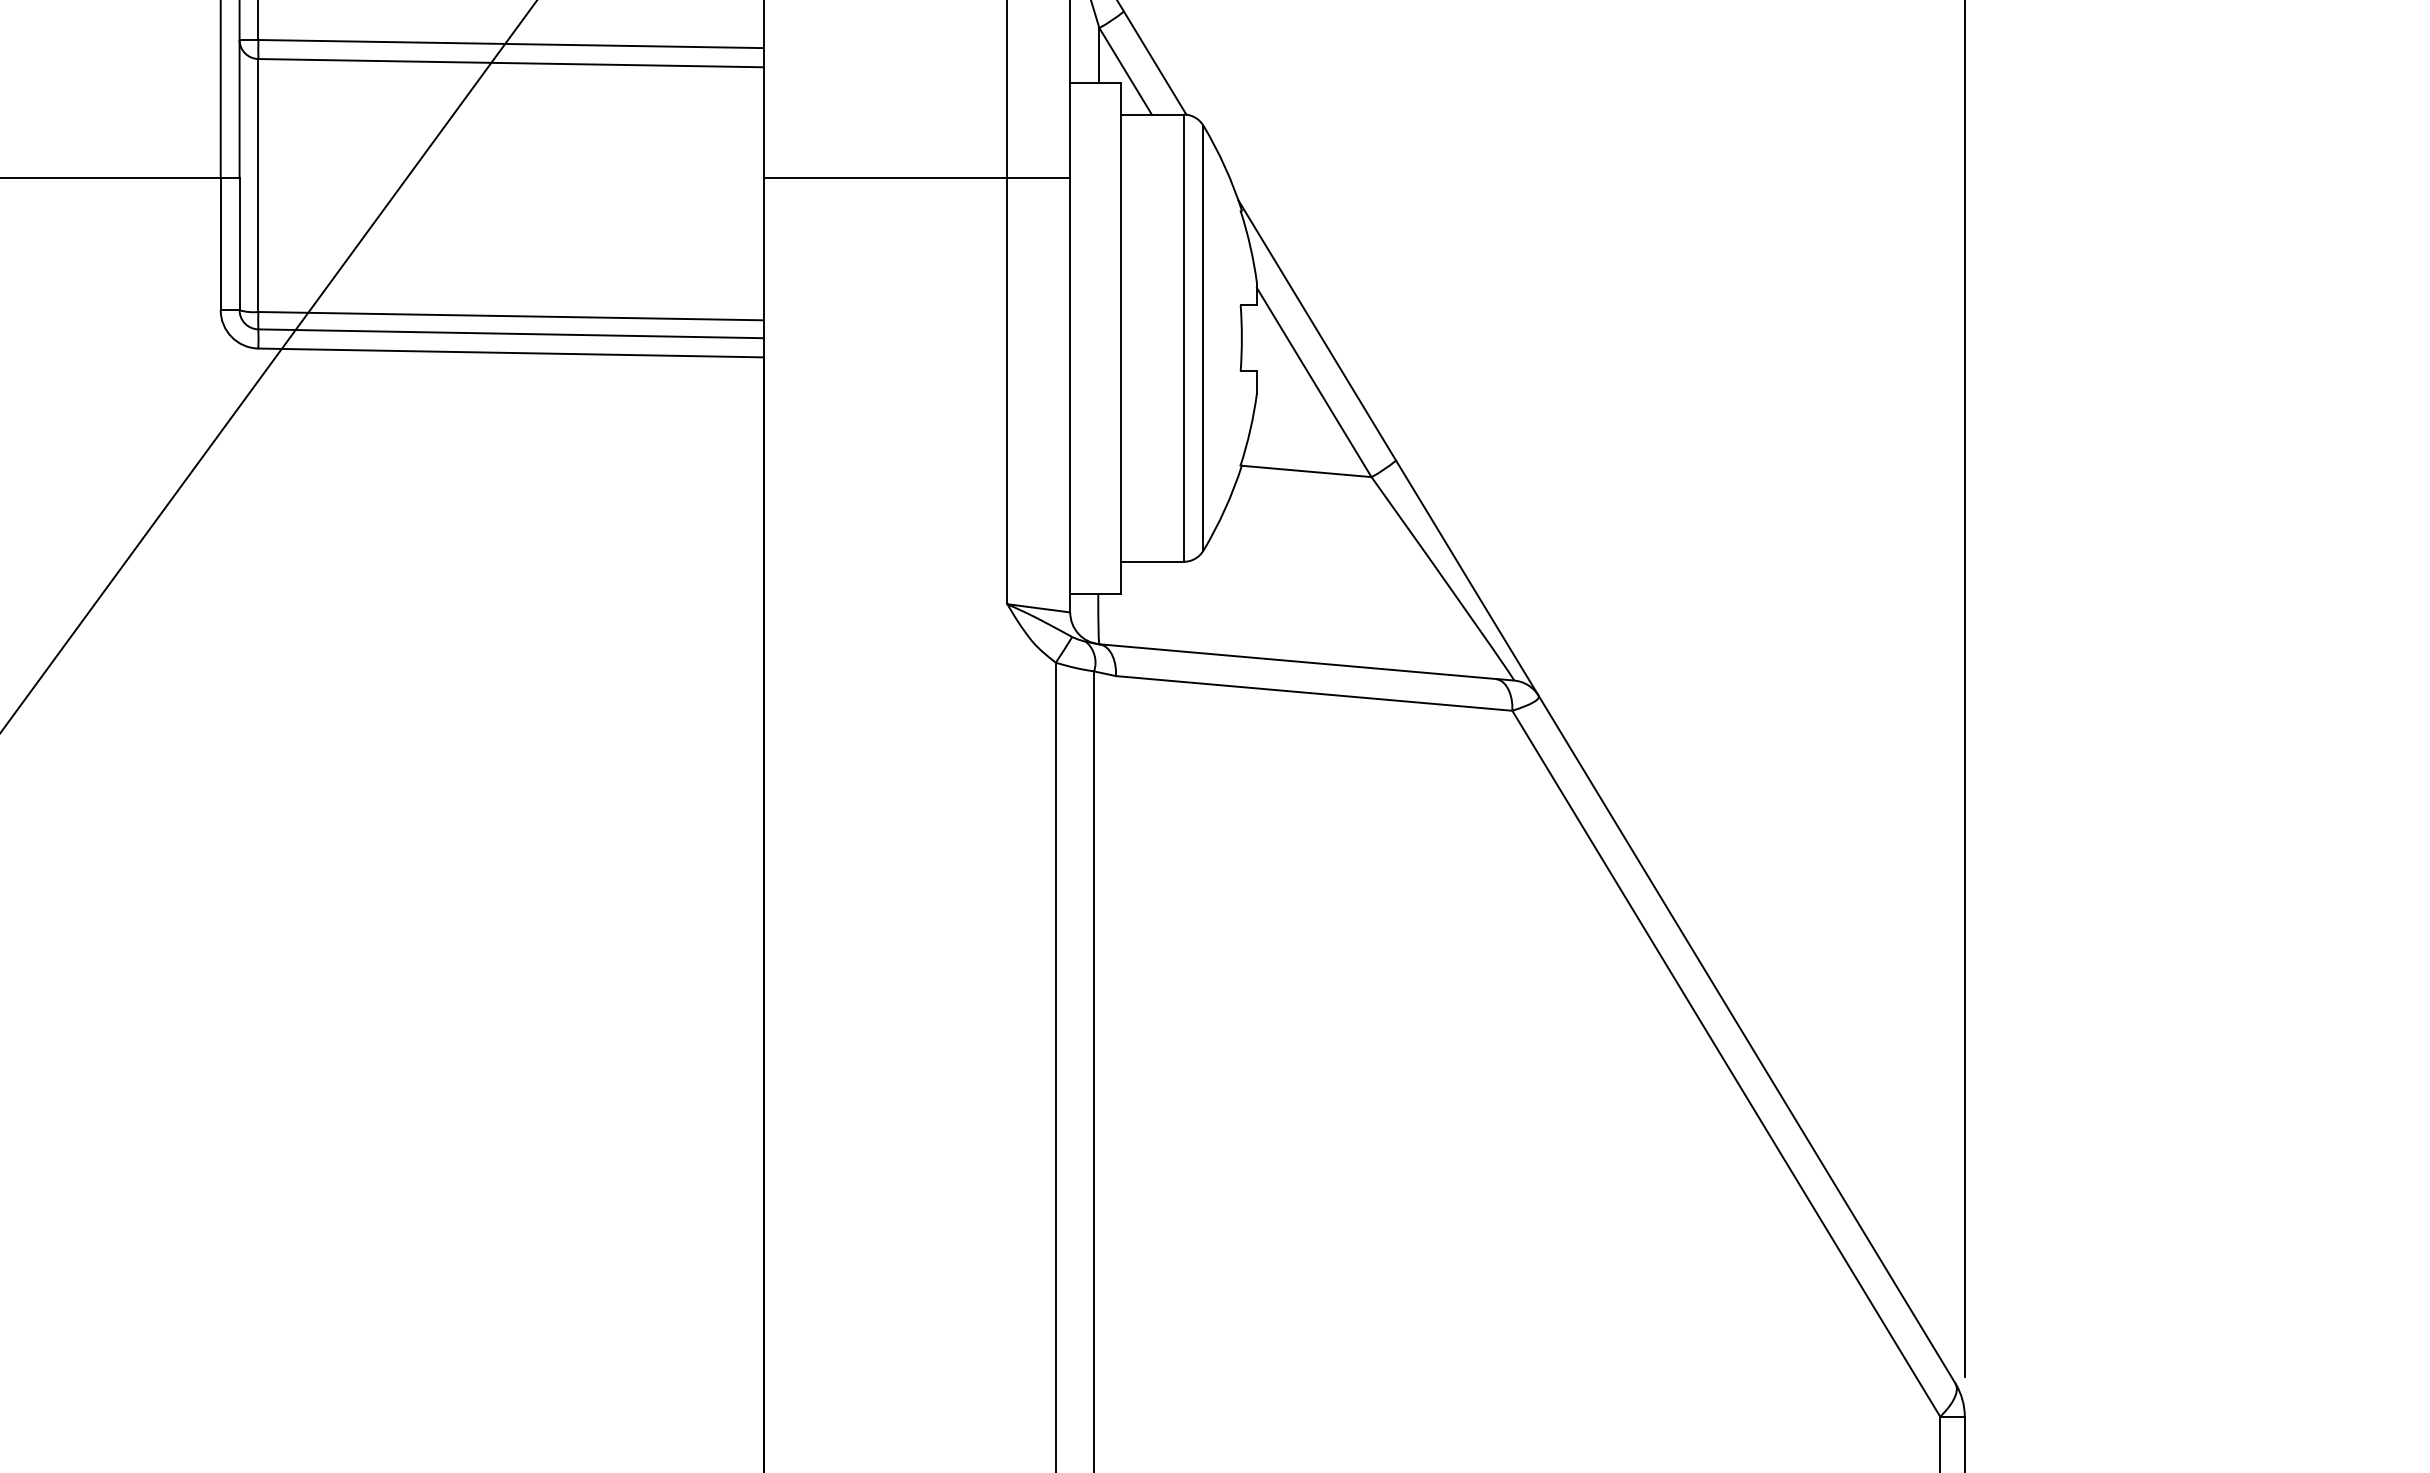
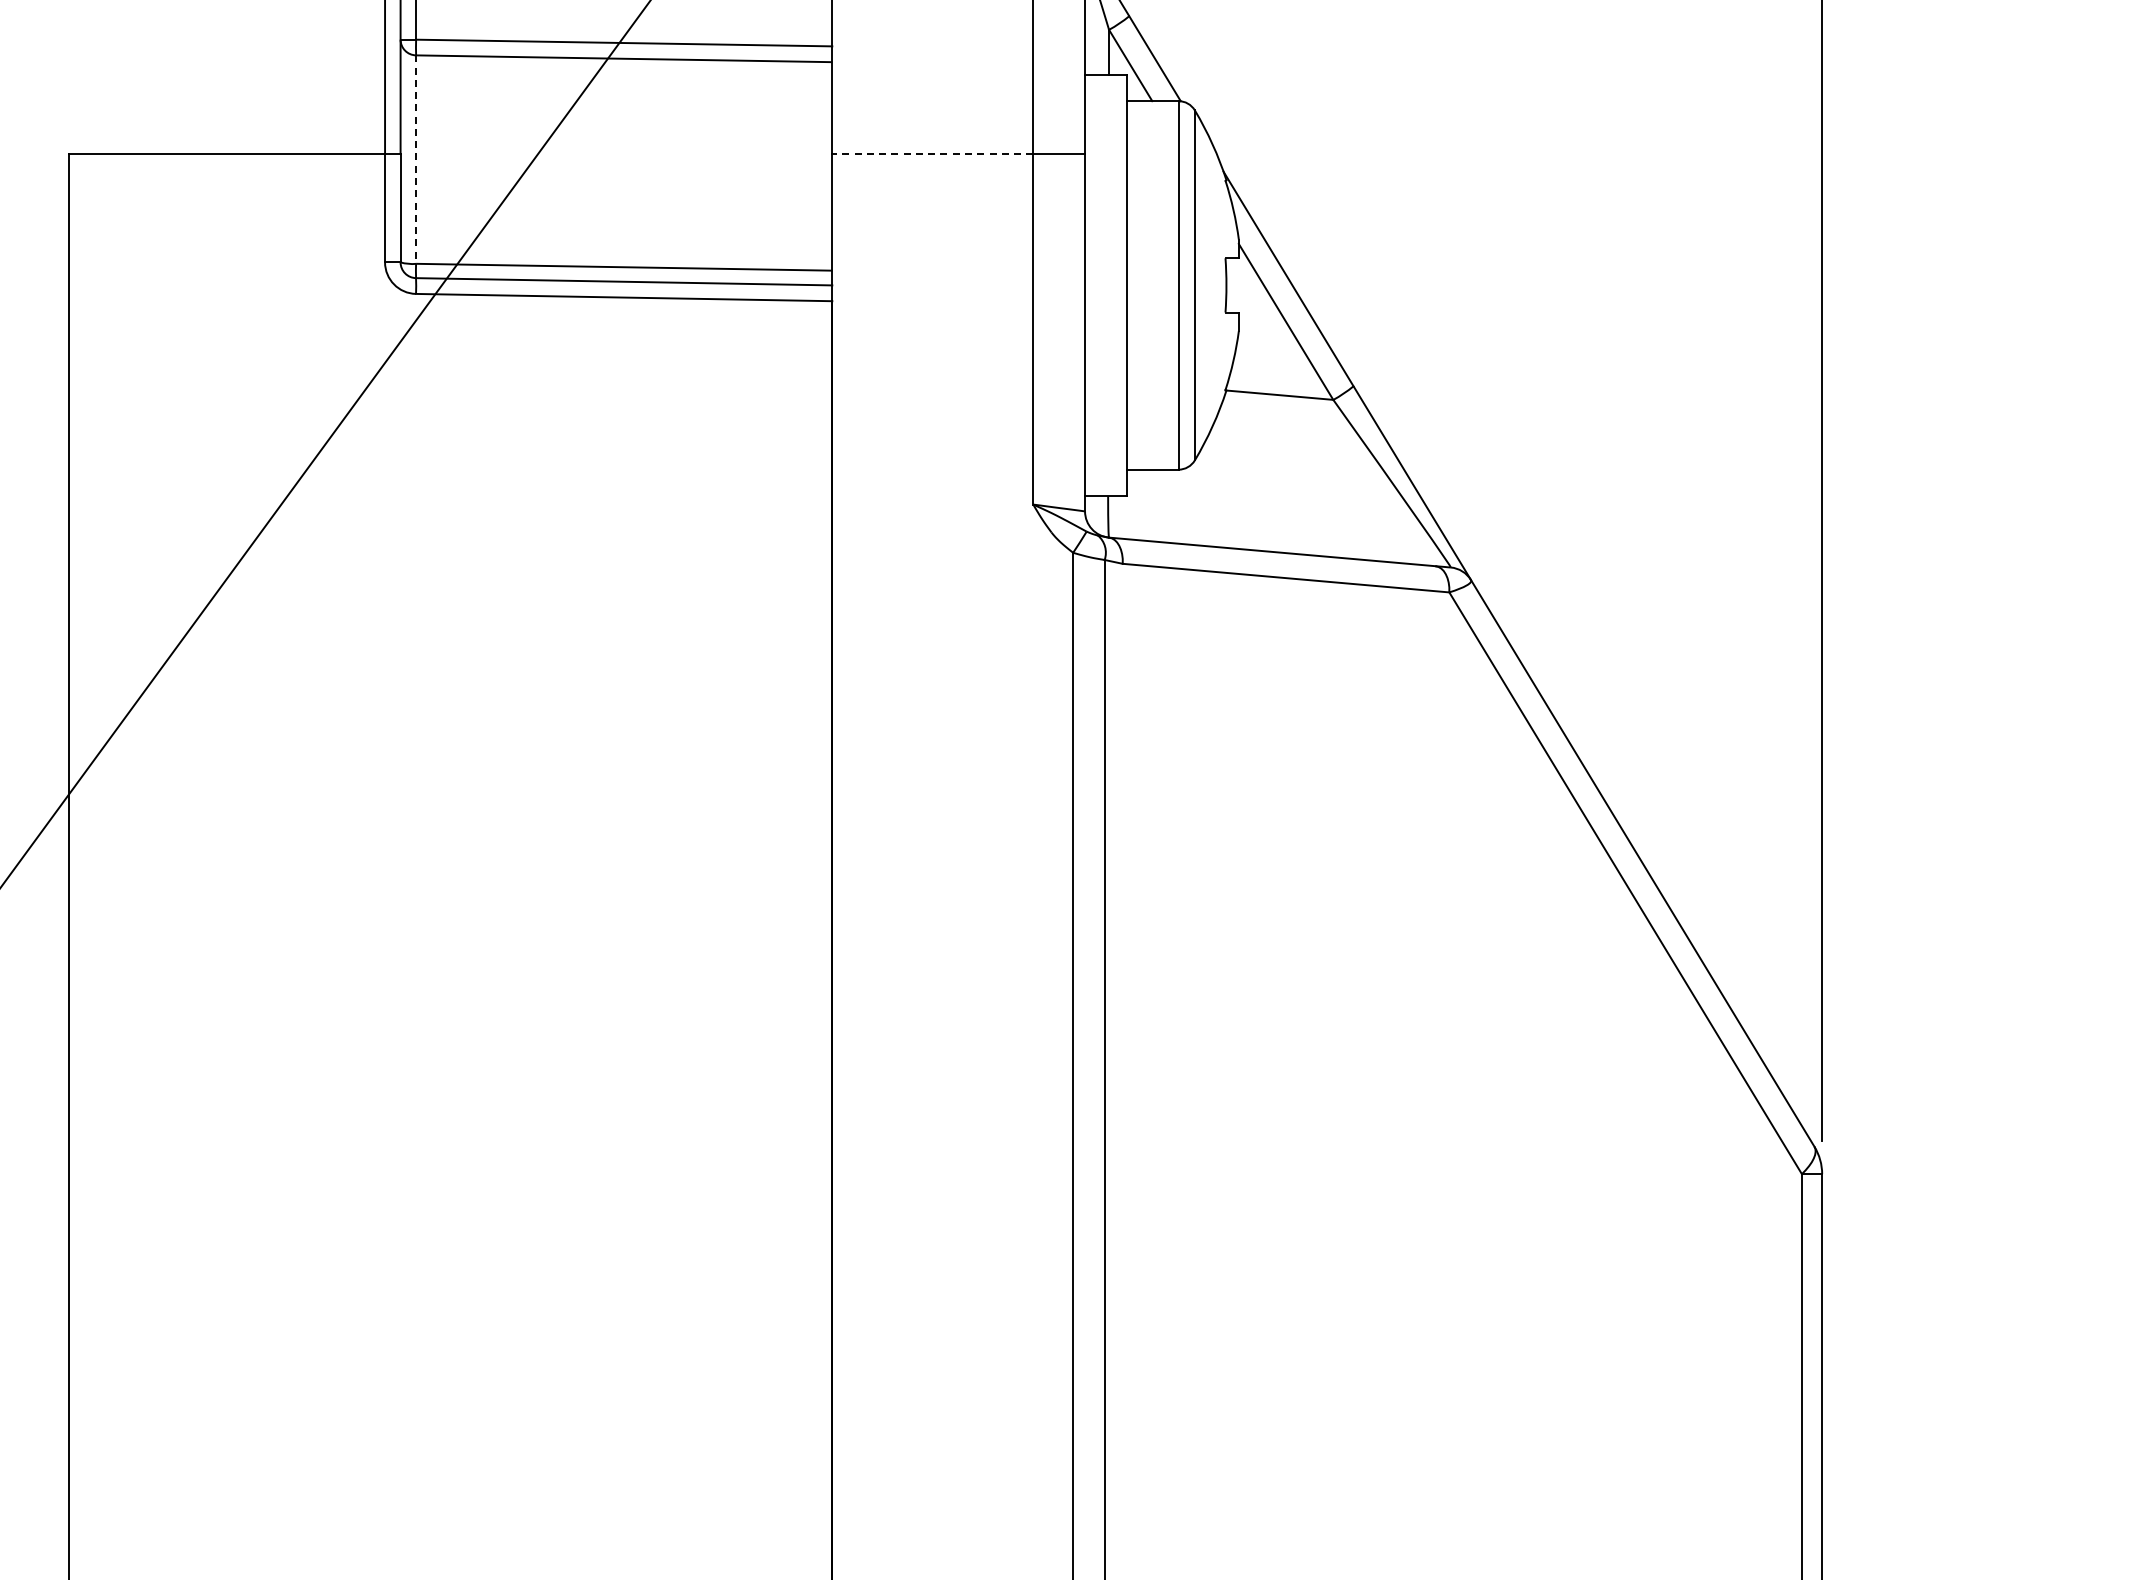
line: (885, 178) -> (932, 153), solid -> dashed
line: (258, 186) -> (416, 160), solid -> dashed

